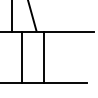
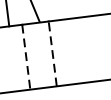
line: (22, 57) -> (26, 57), solid -> dashed
line: (43, 57) -> (52, 53), solid -> dashed

